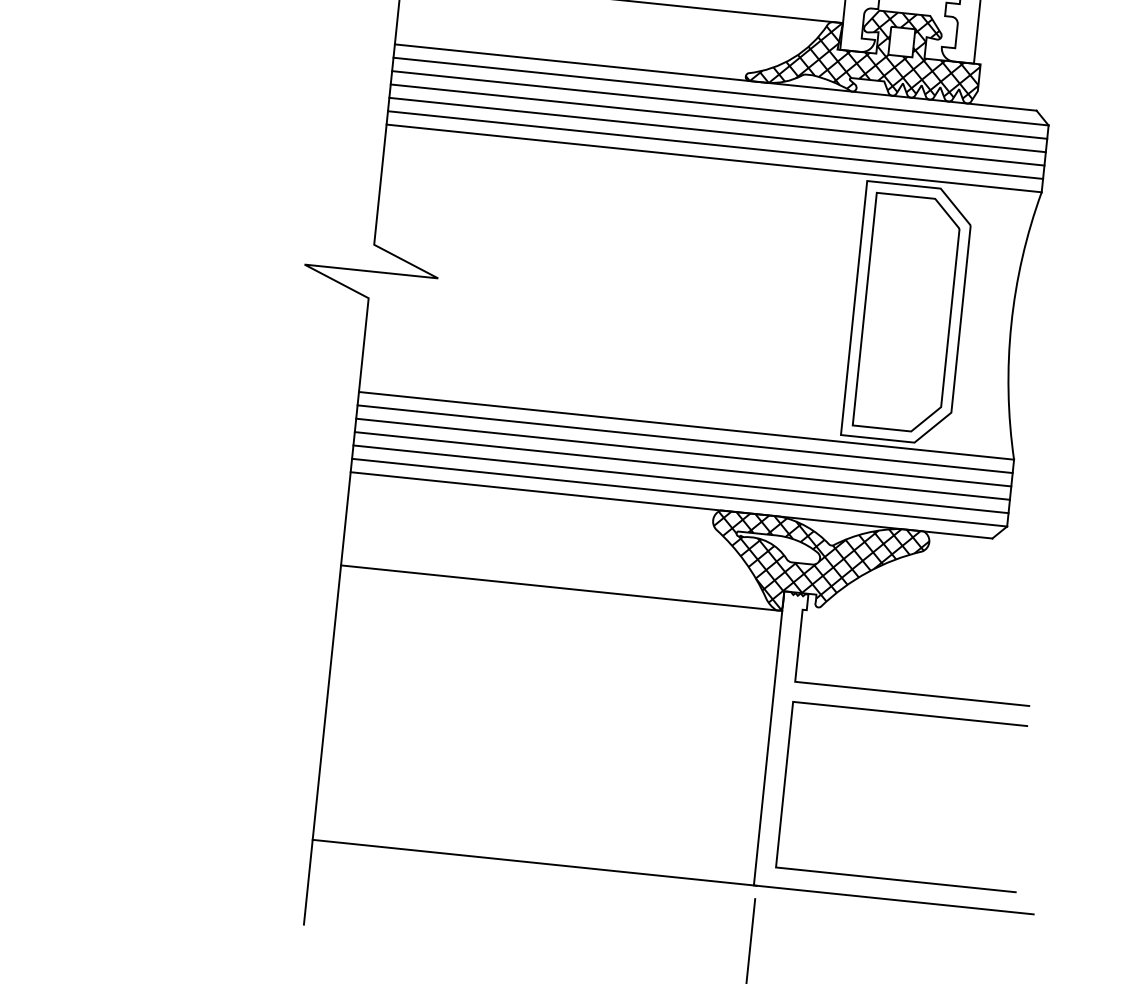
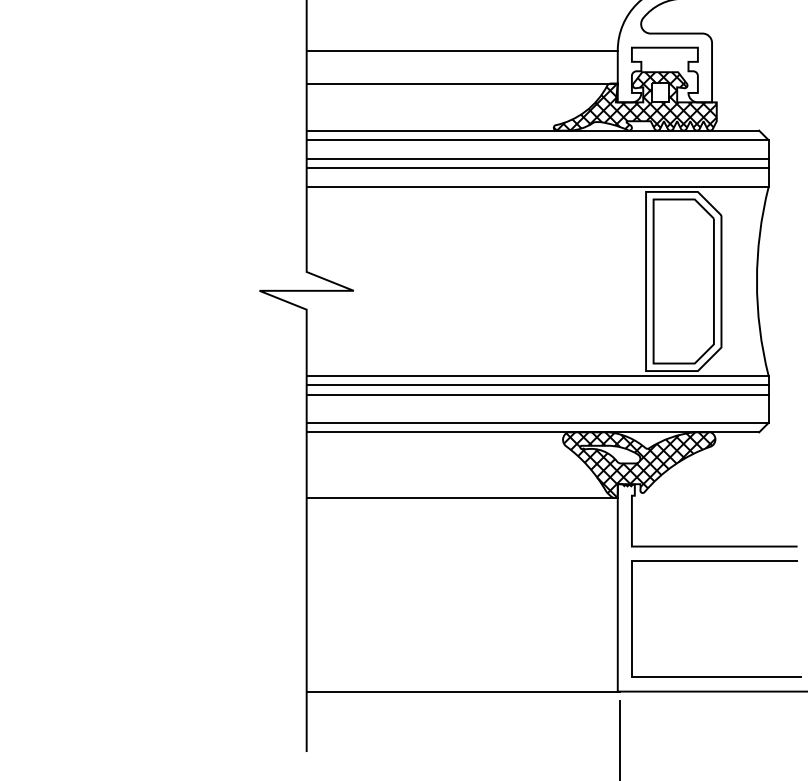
line: (719, 104) -> (537, 149), removed
line: (715, 144) -> (537, 177), removed
line: (682, 466) -> (537, 404), removed
line: (680, 479) -> (537, 413), removed

